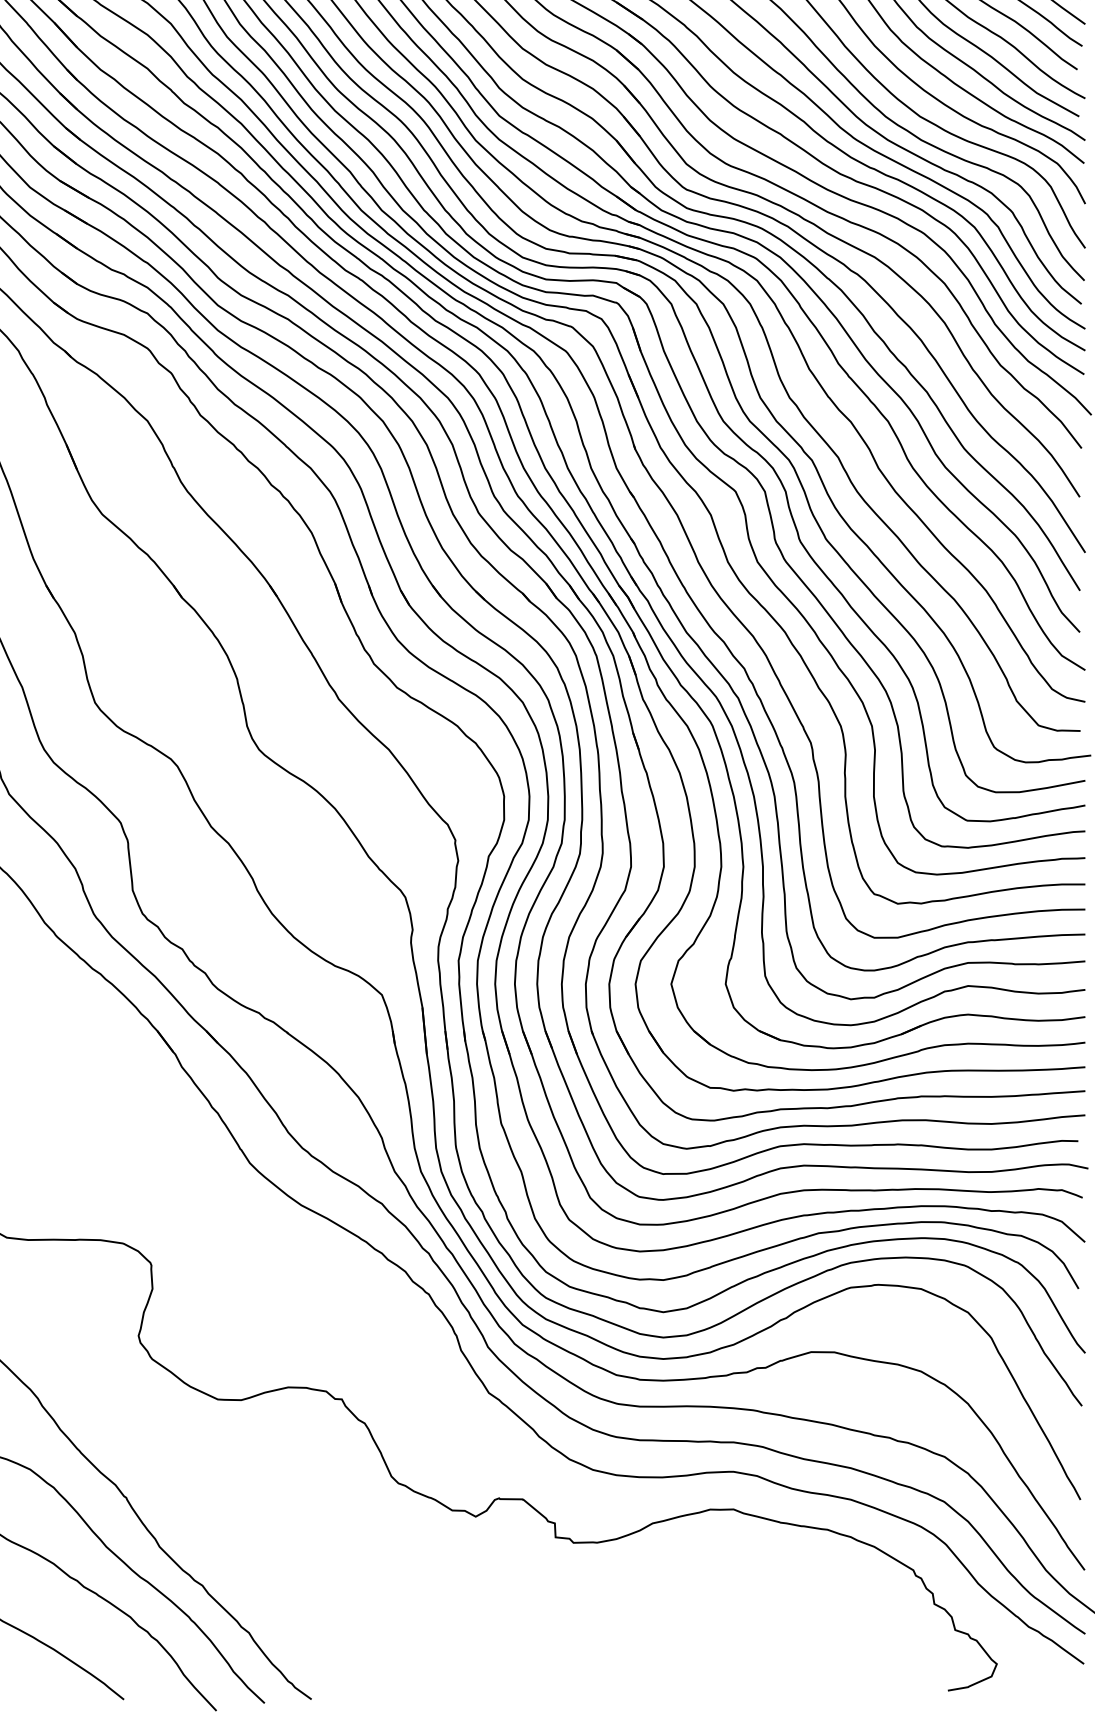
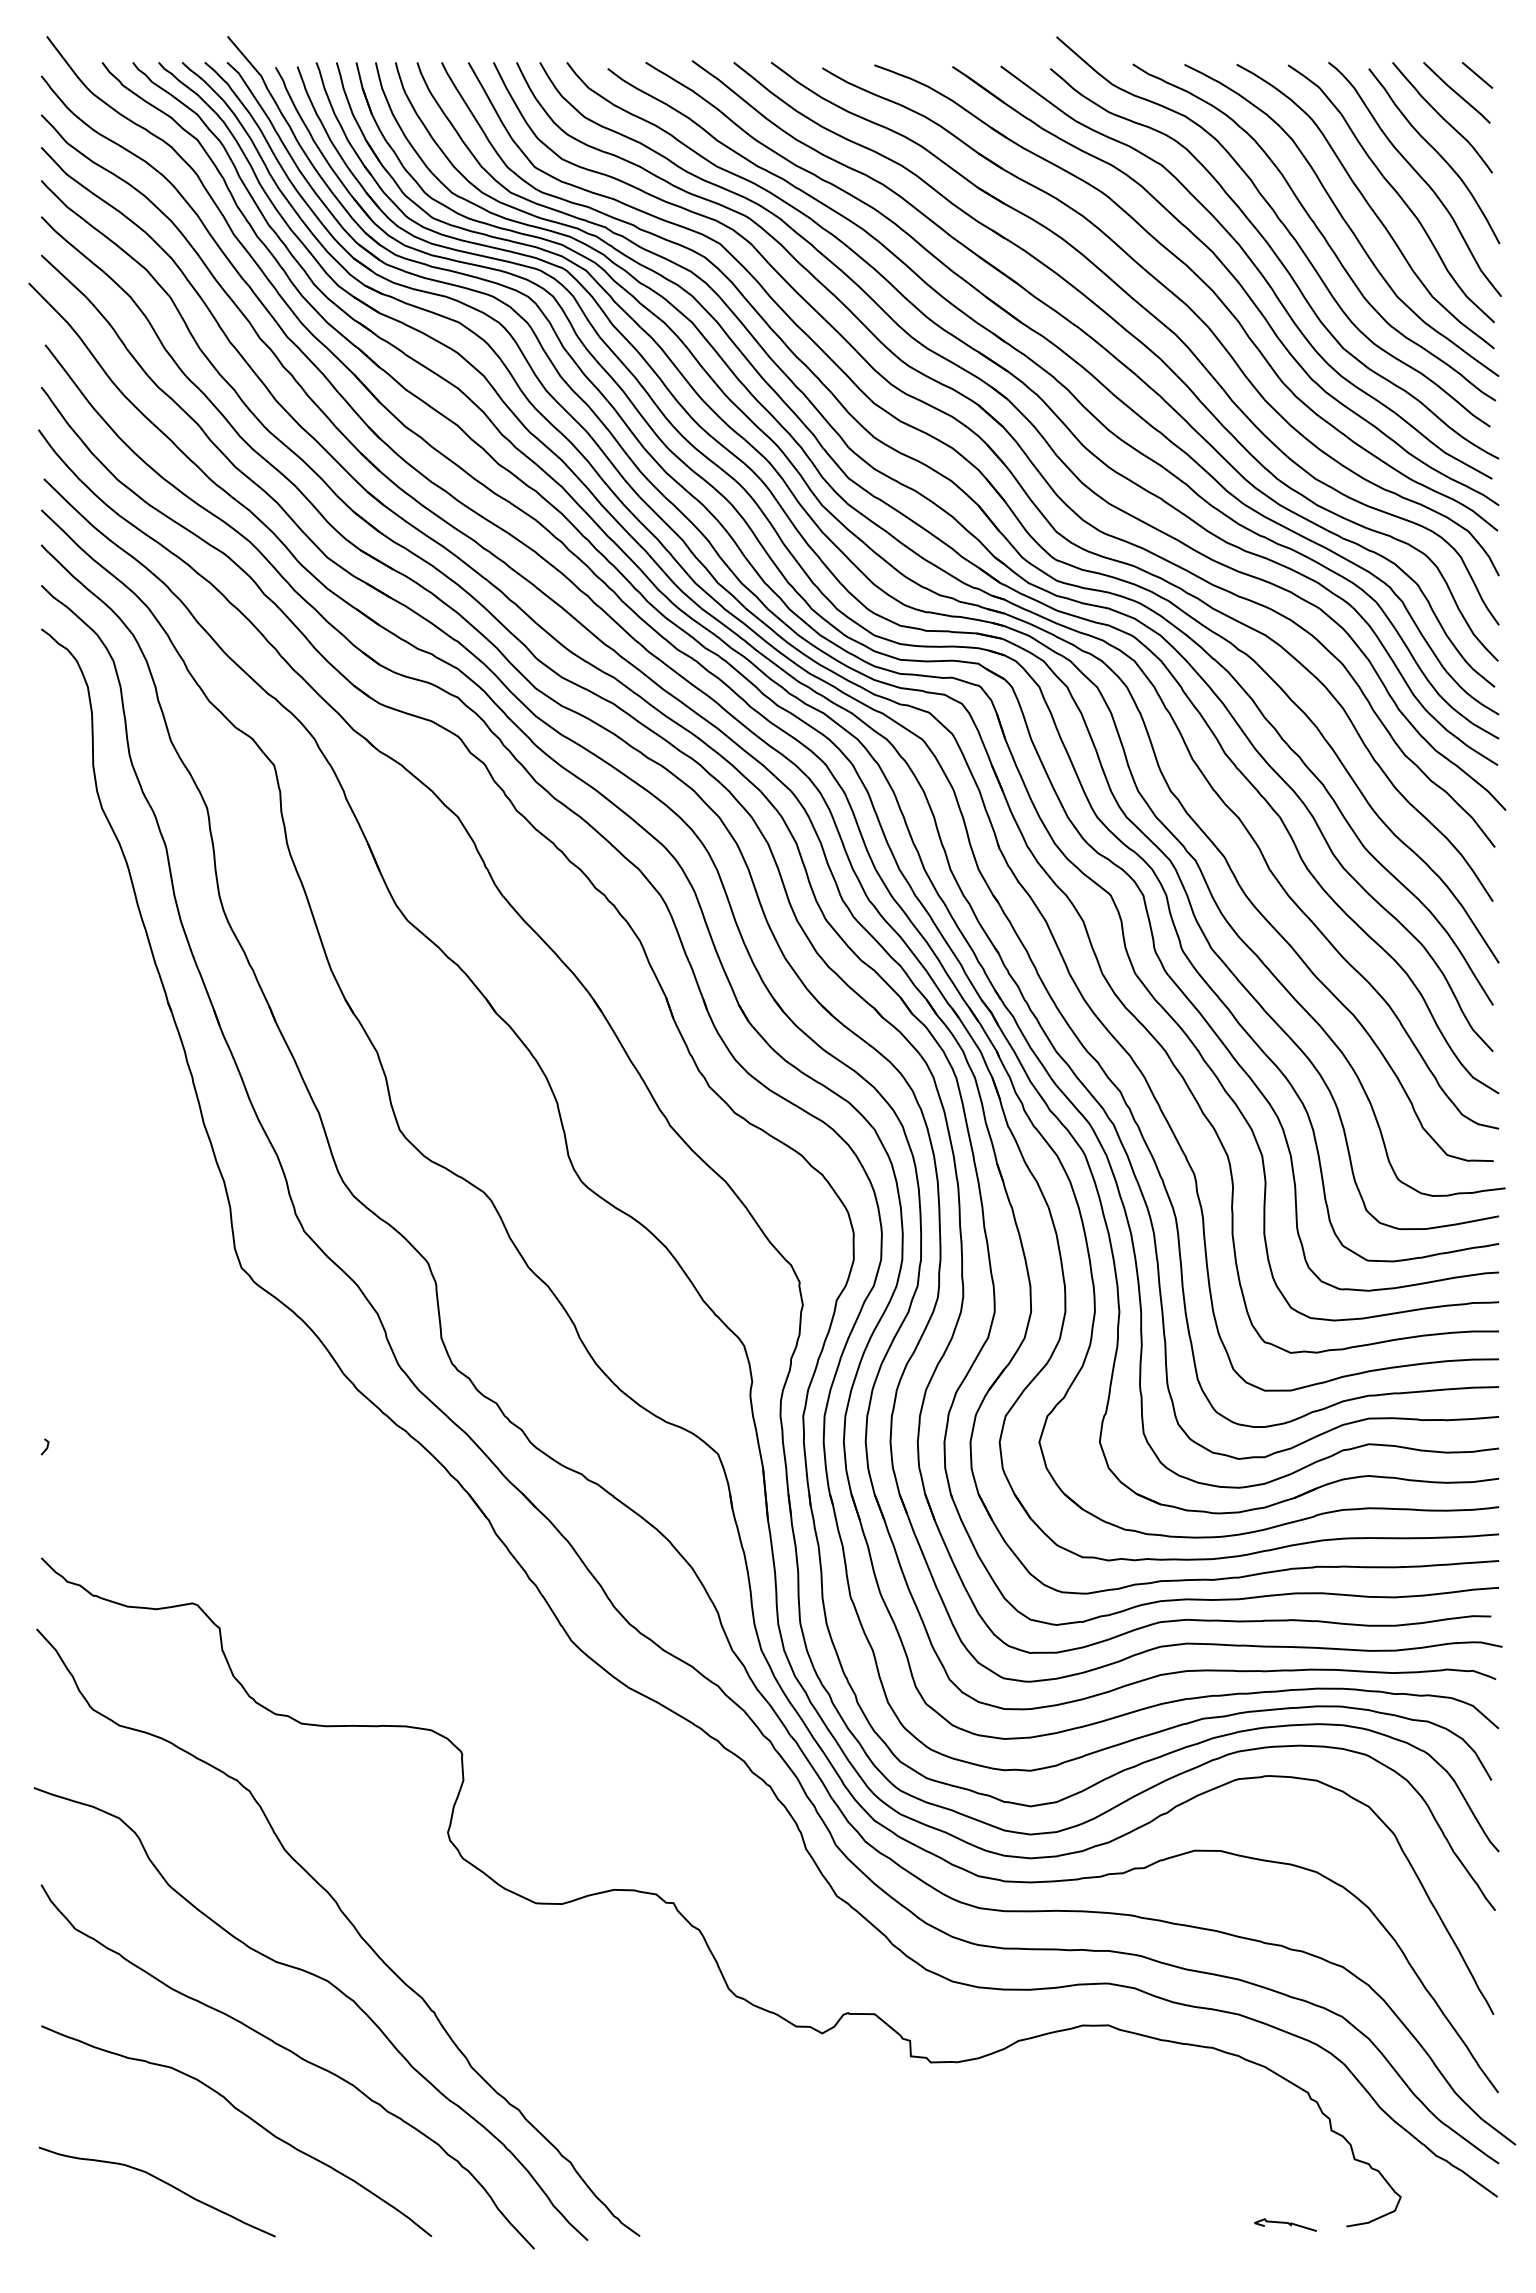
curve: (892, 1687) -> (1285, 2223), added

